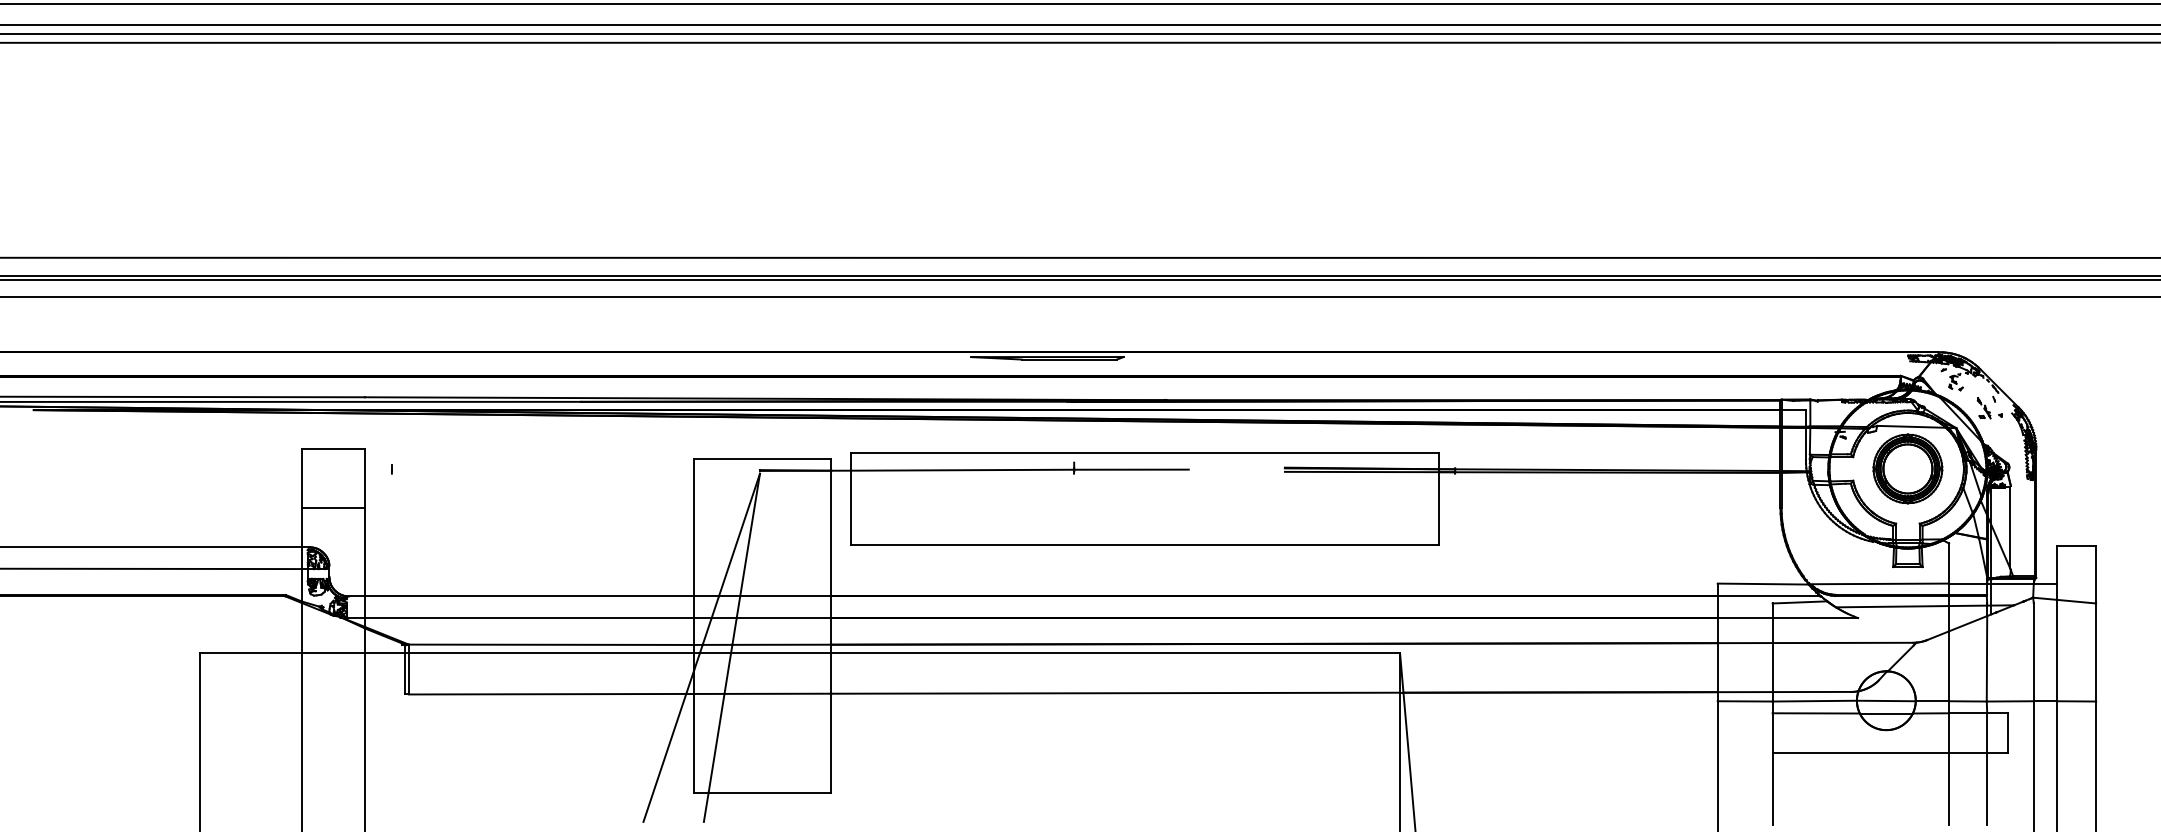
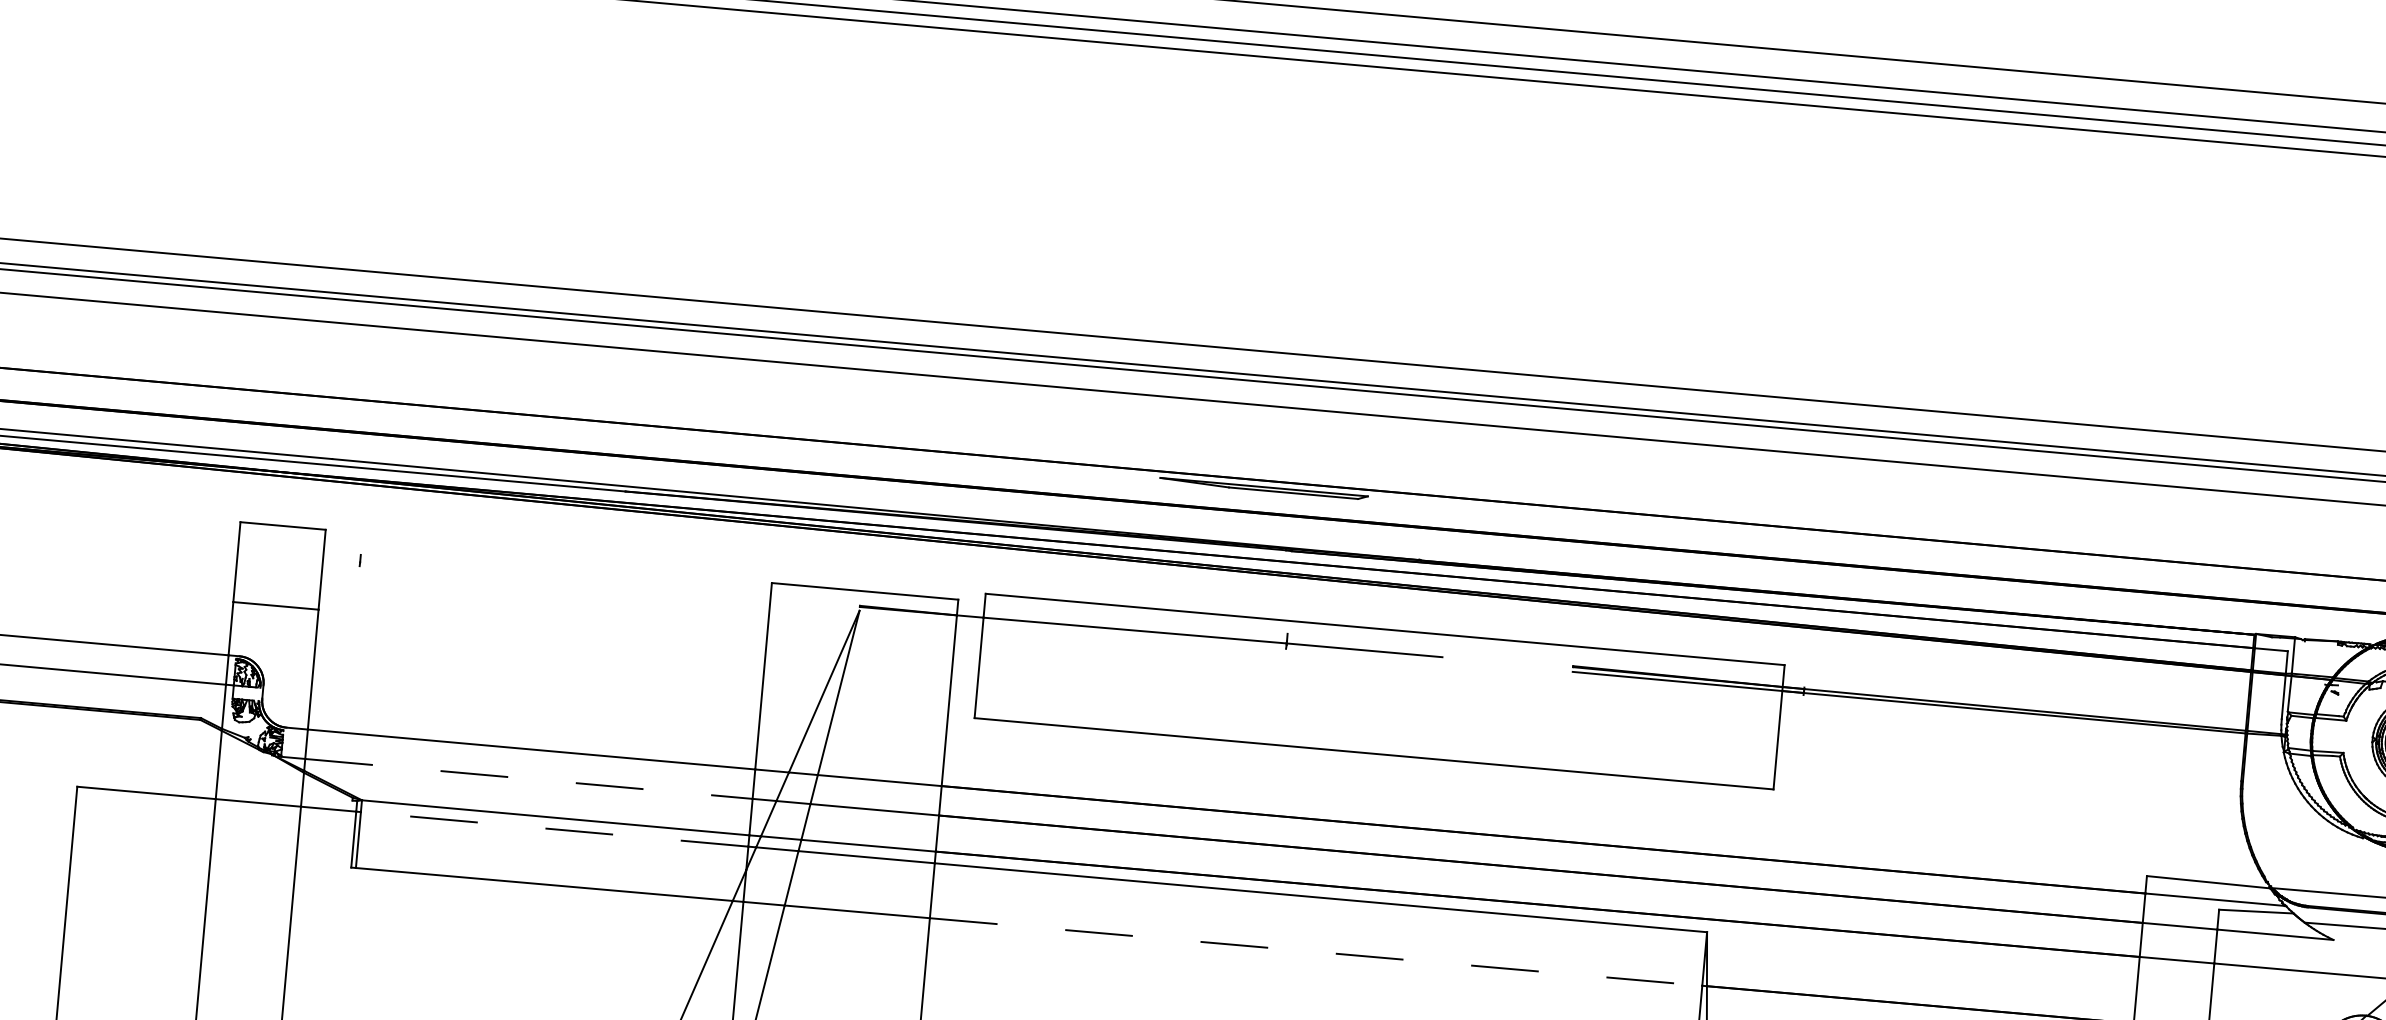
line: (529, 618) -> (529, 779), solid -> dashed
line: (551, 653) -> (554, 829), solid -> dashed
line: (1116, 693) -> (1317, 952), solid -> dashed

